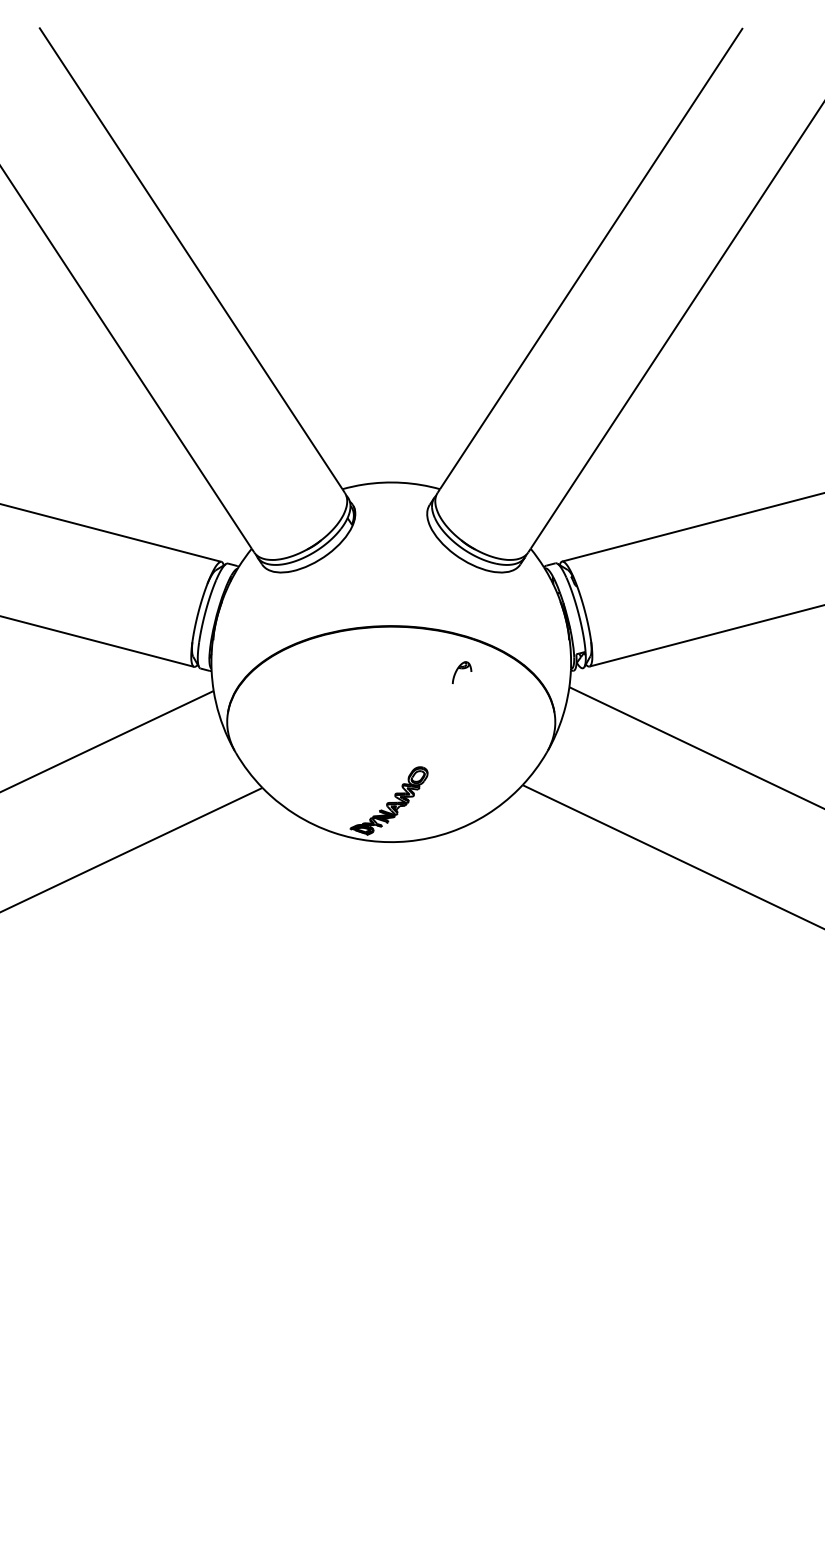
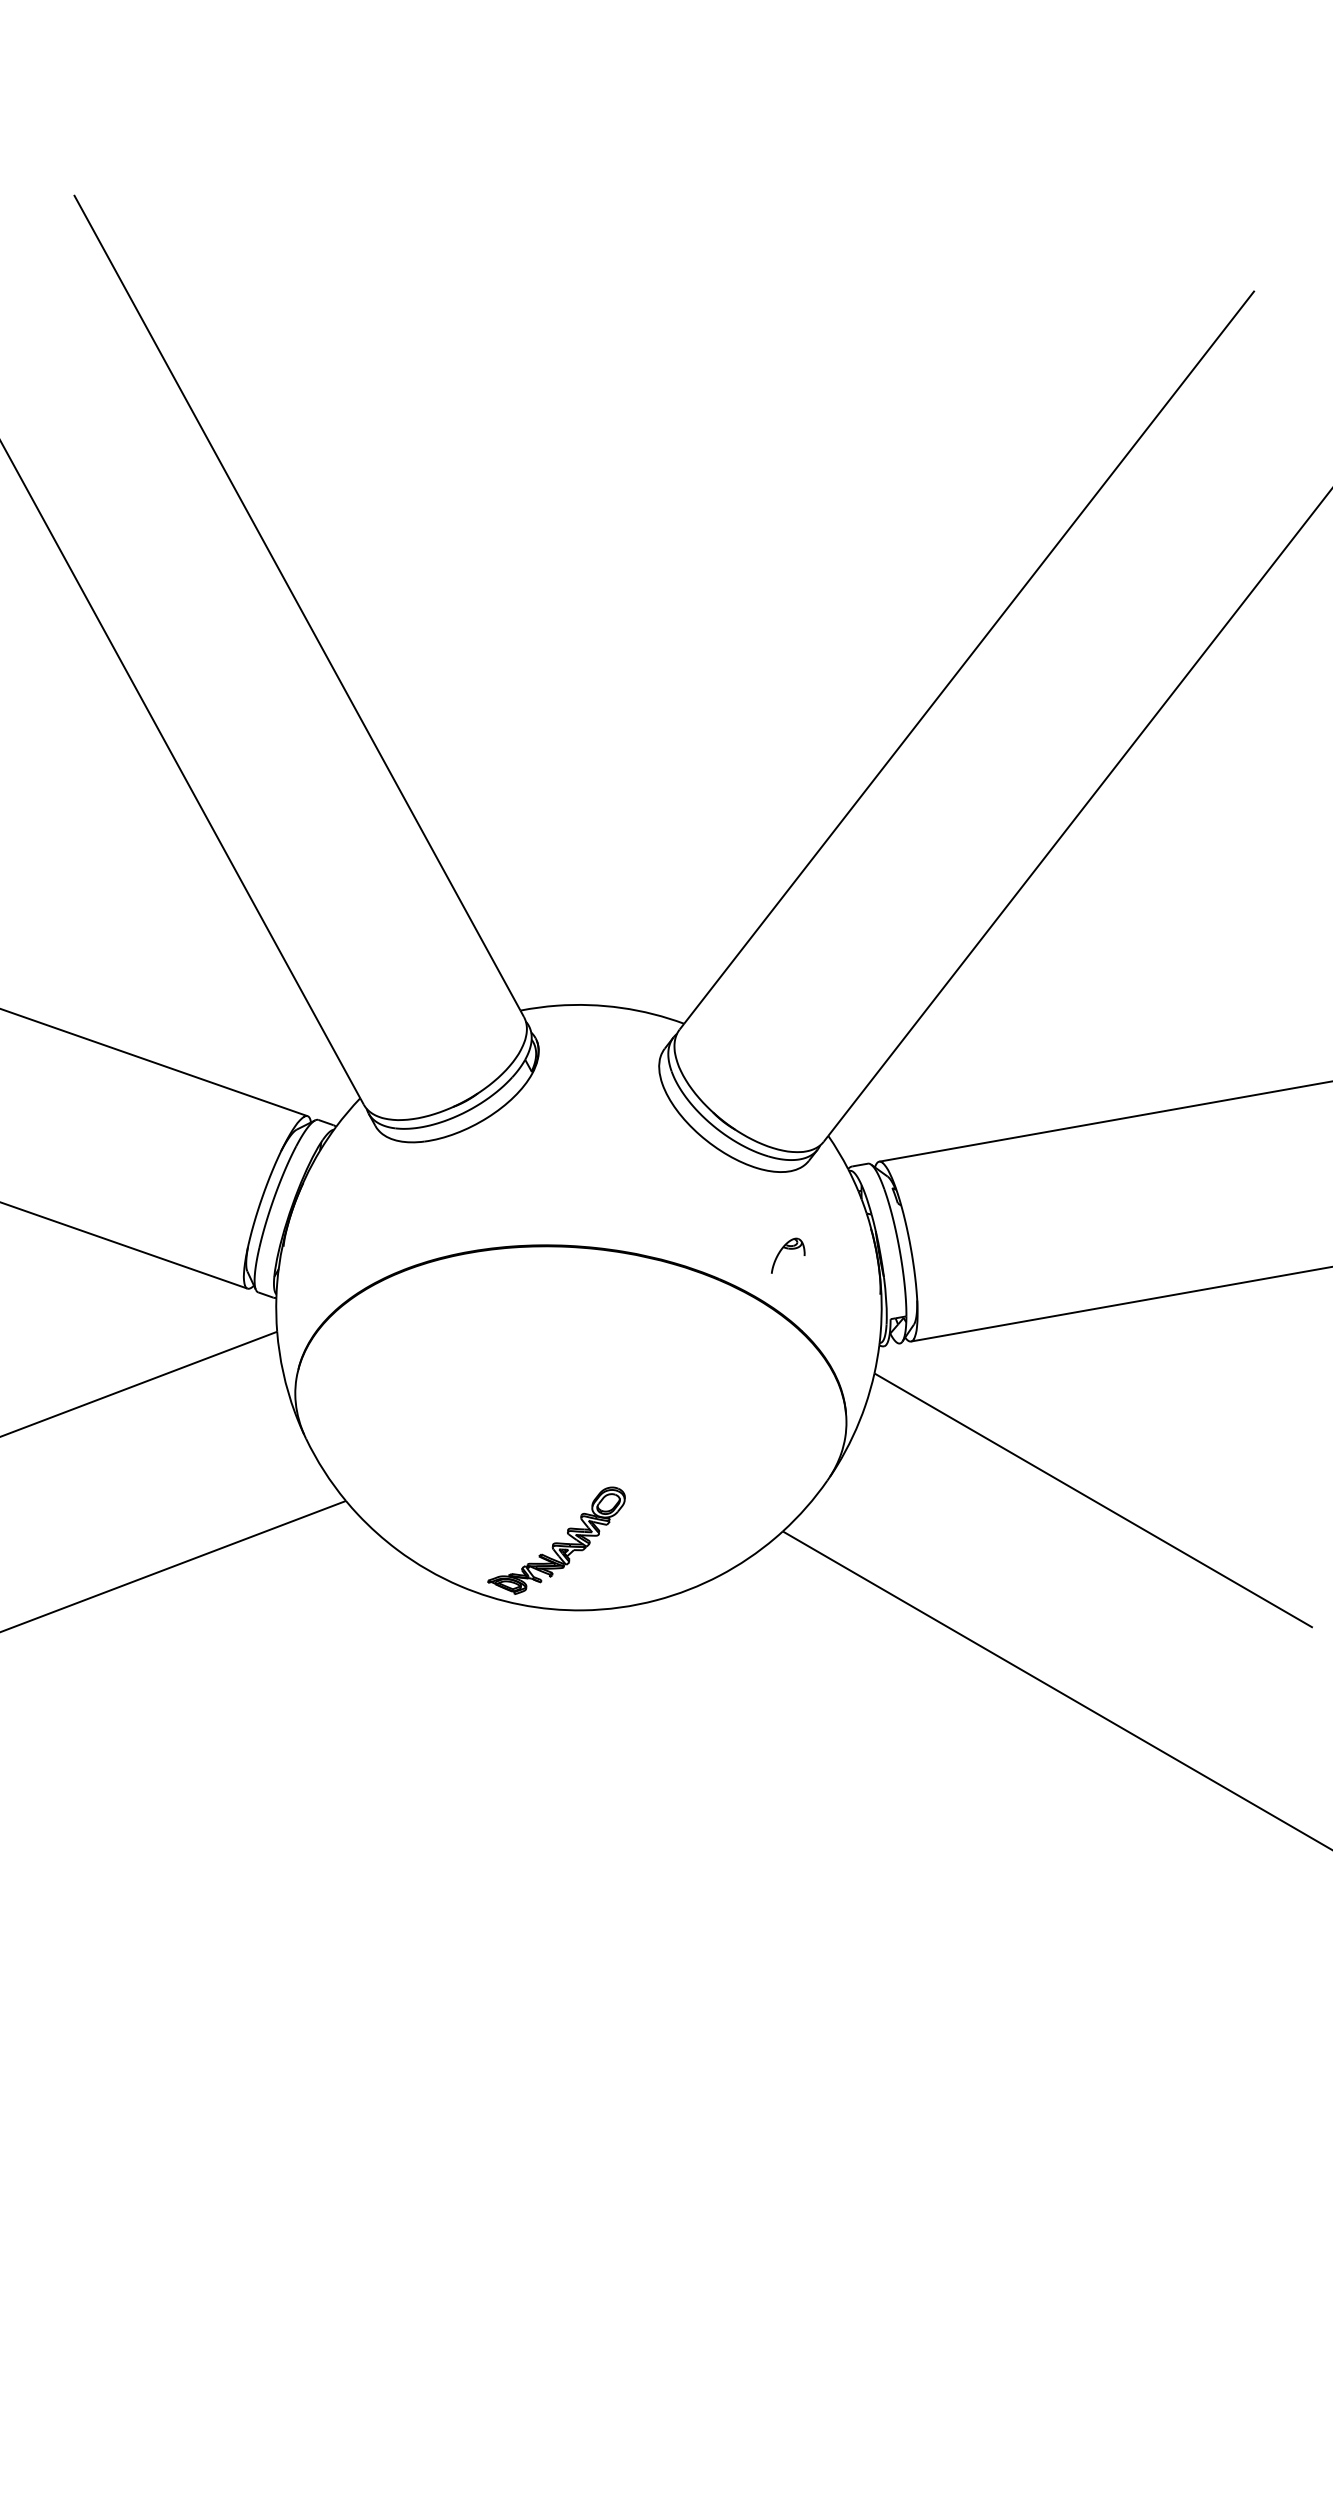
part: (461, 672) -> (787, 1255), moved

